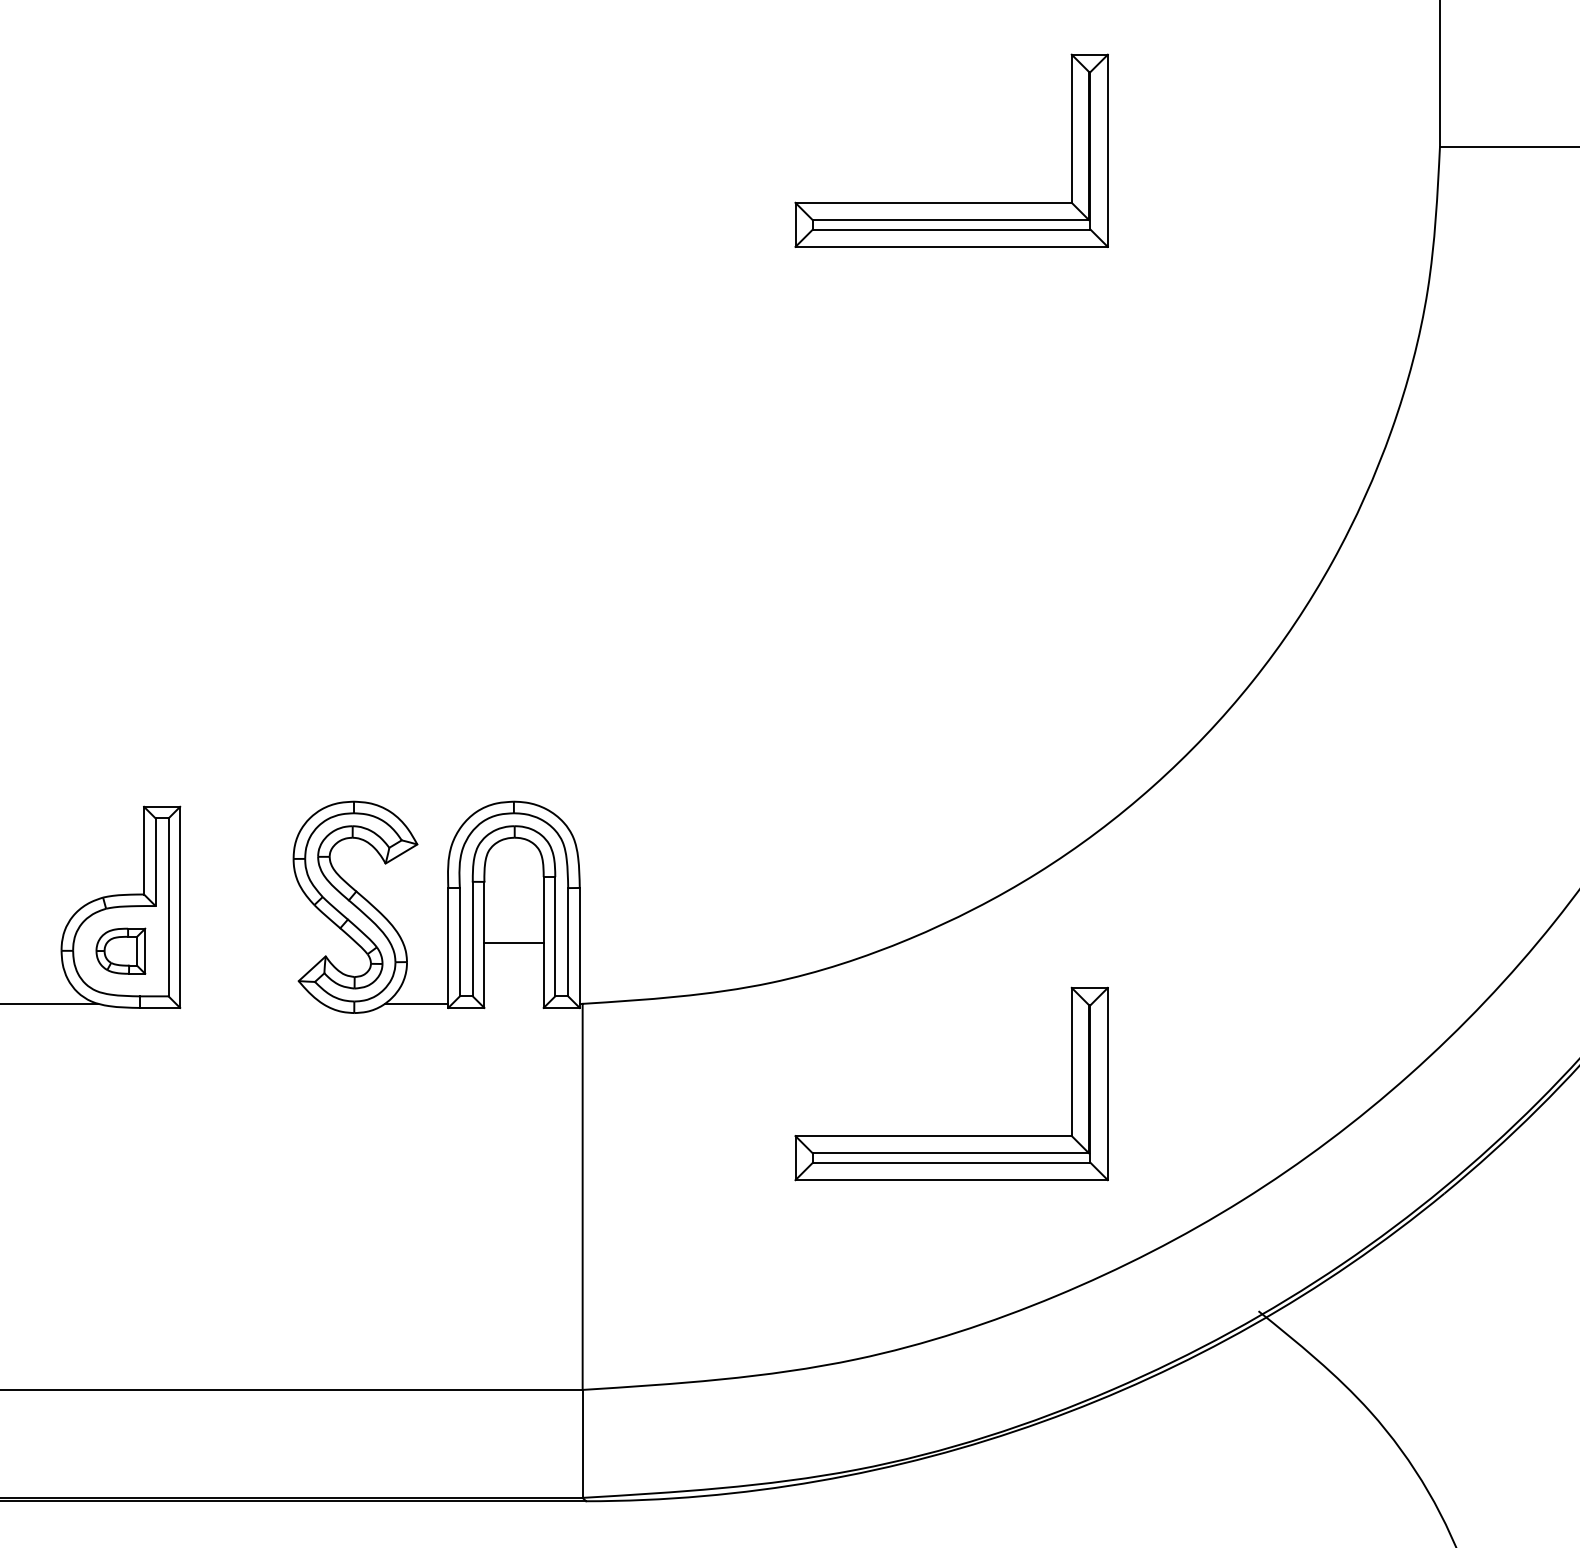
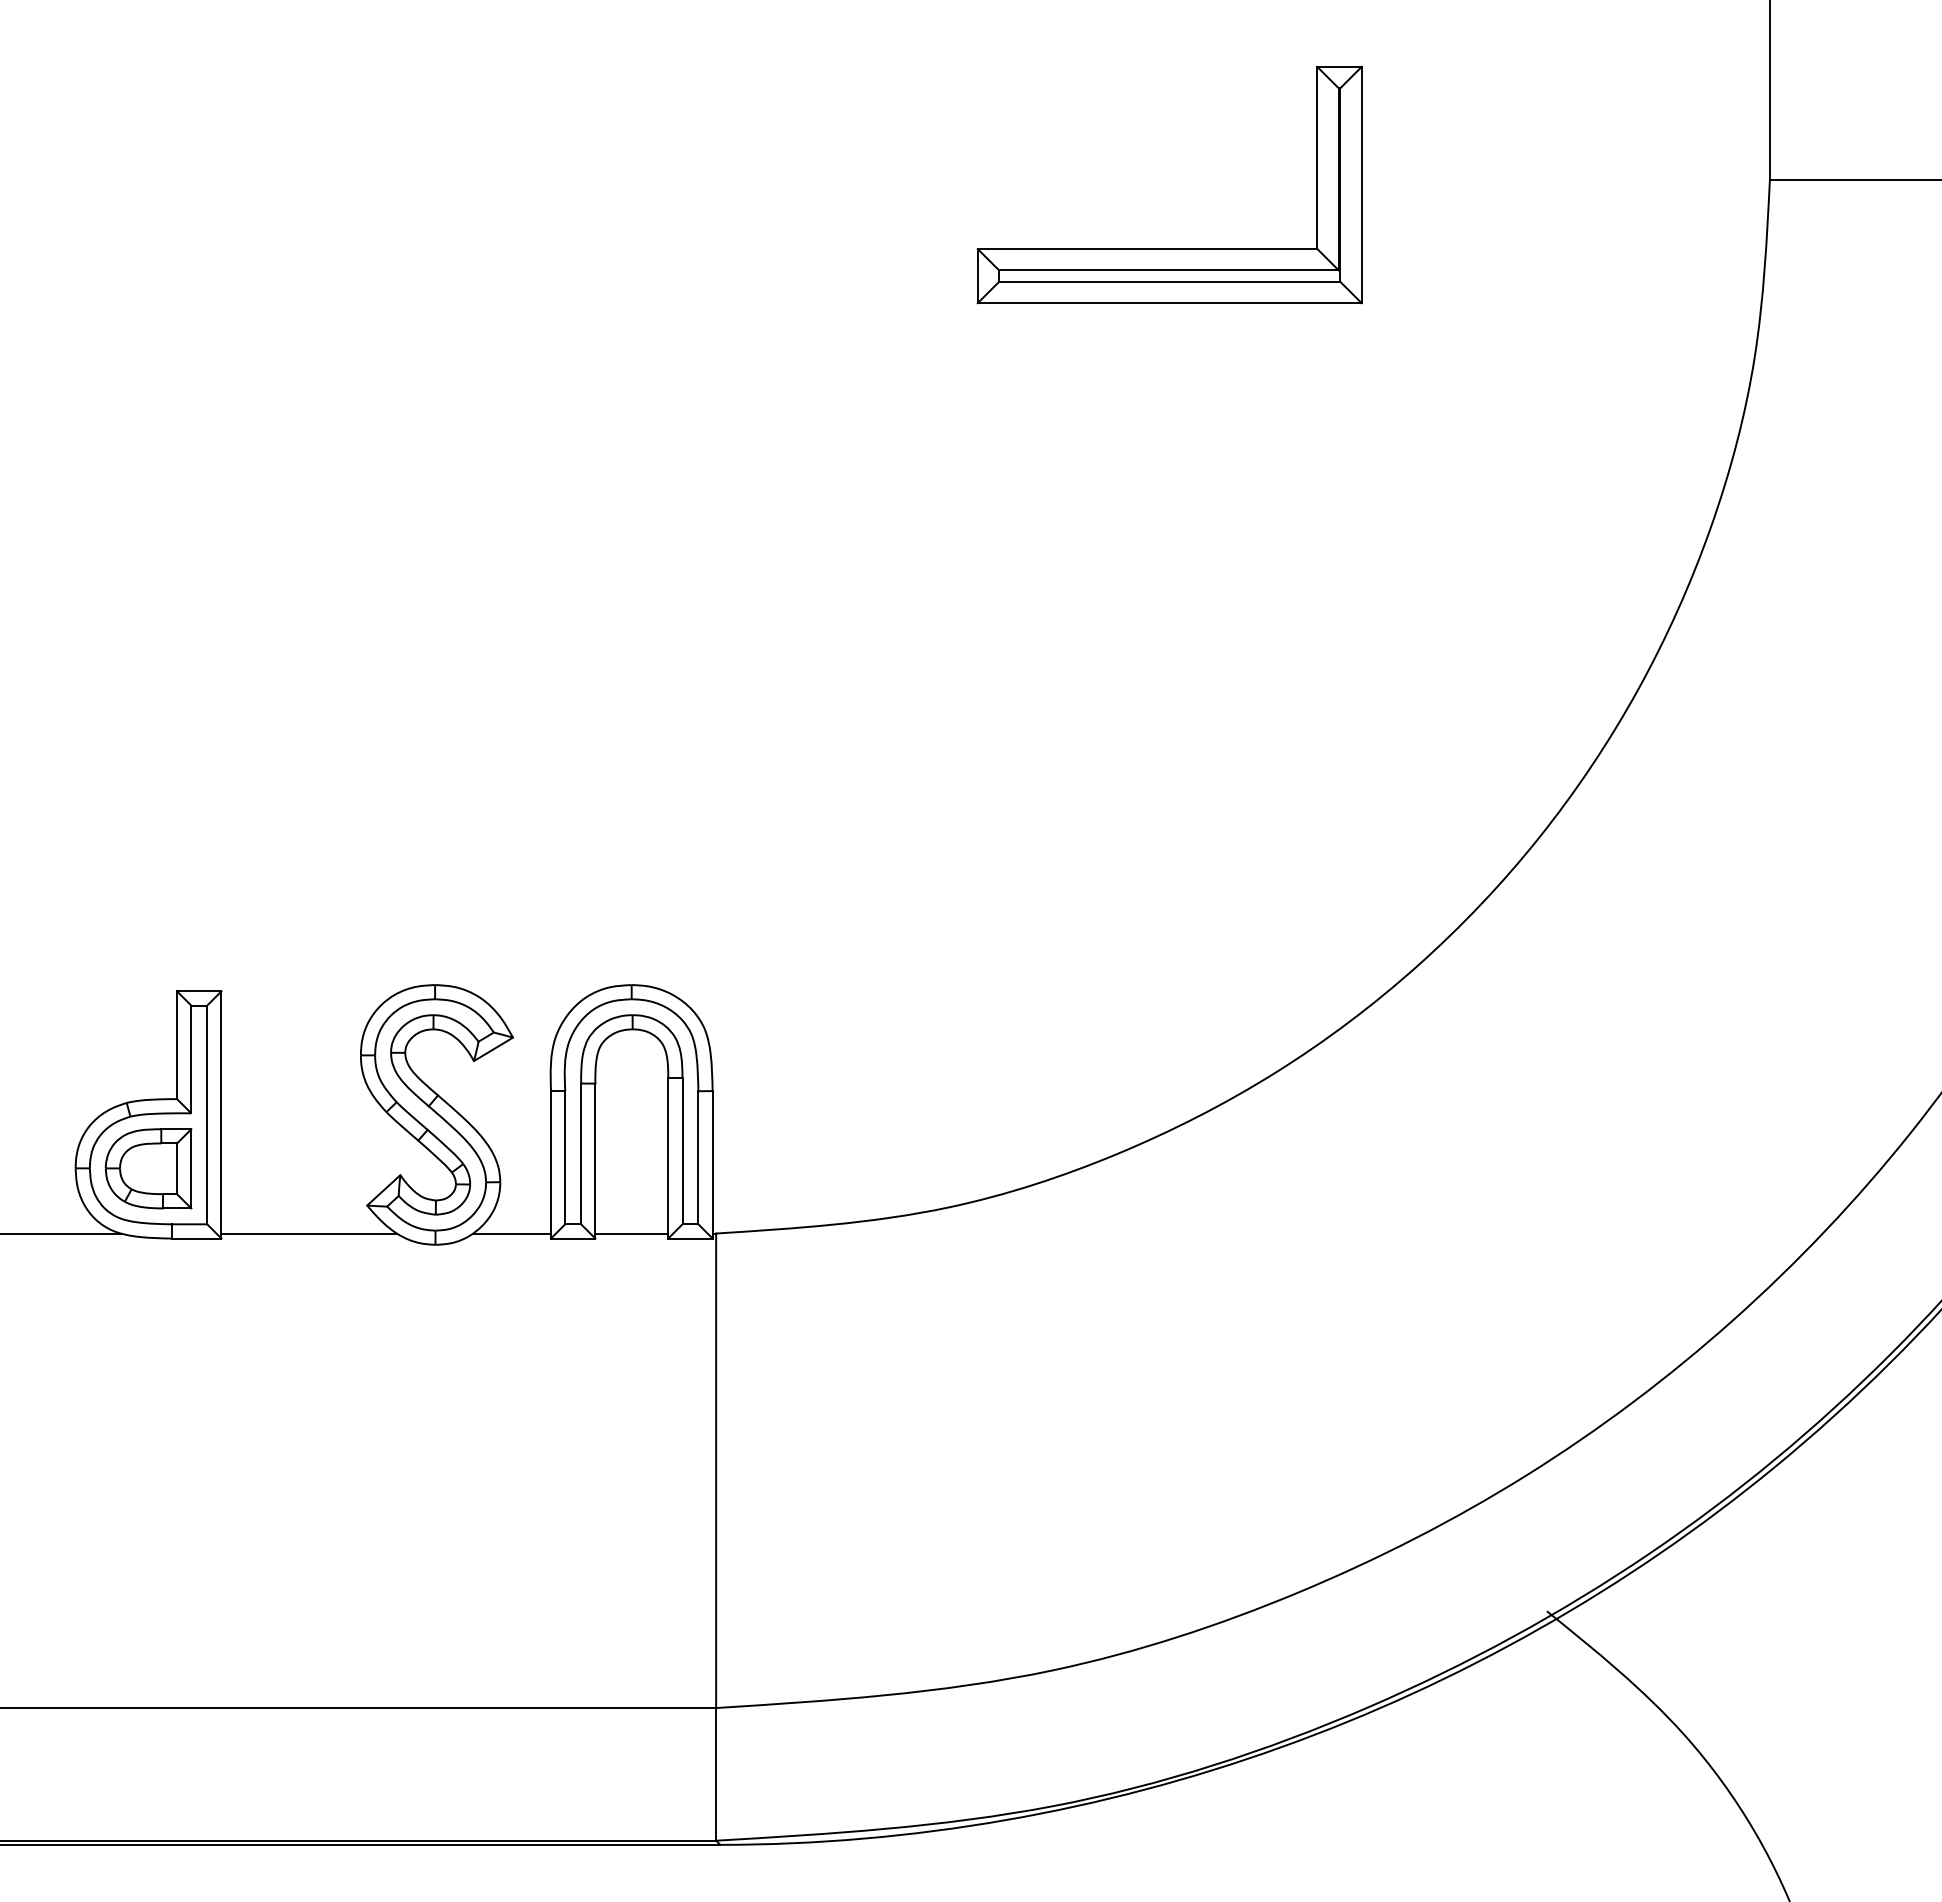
line: (513, 942) -> (631, 1233), moved
part: (120, 950) -> (148, 1168), size x1.43
line: (250, 1003) -> (308, 1233), added
part: (951, 1135) -> (1169, 1395), removed

